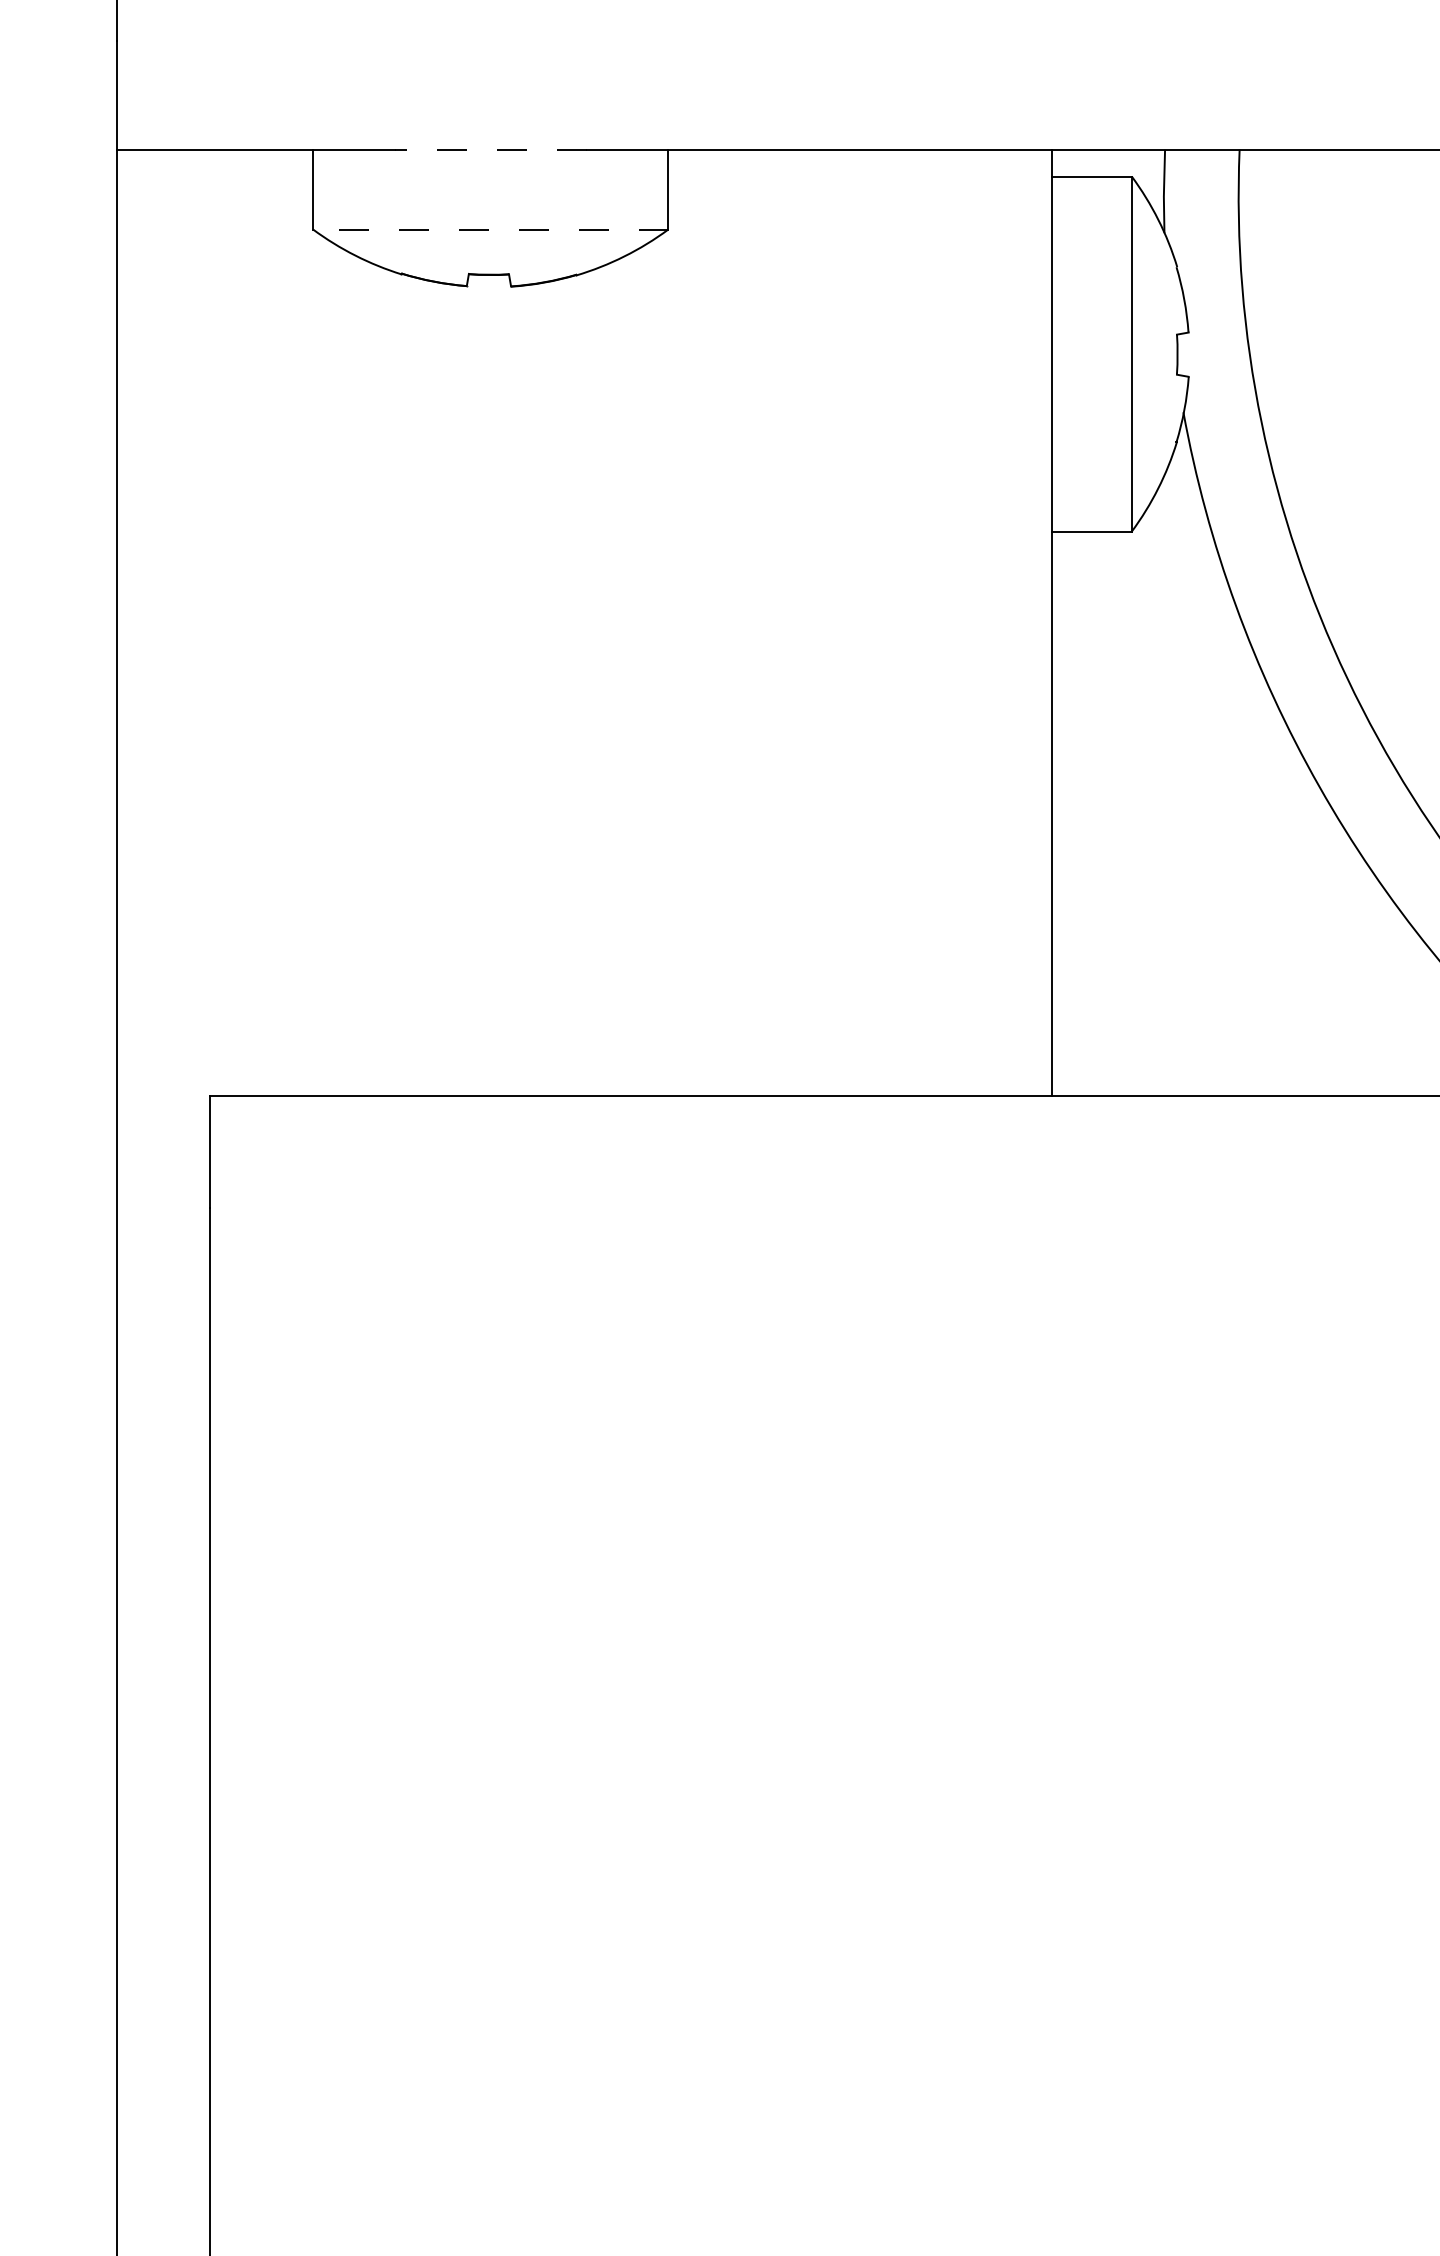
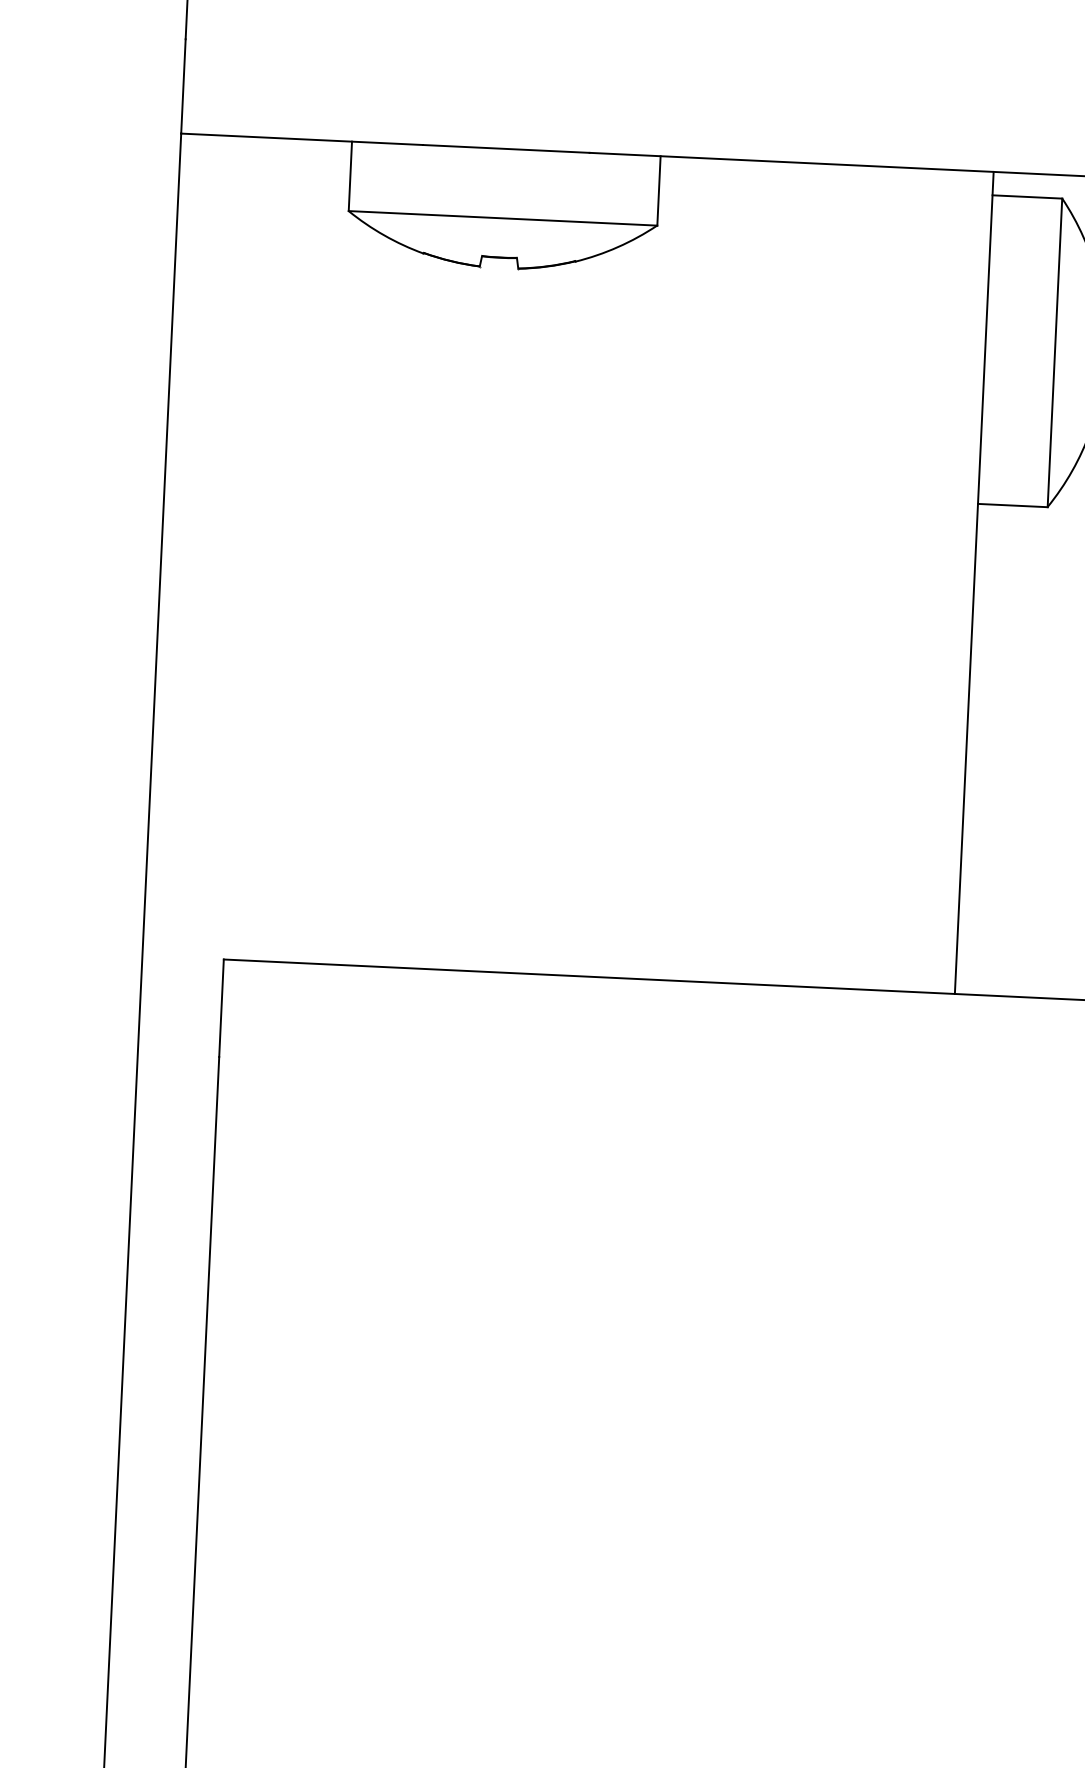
line: (490, 149) -> (505, 148), dashed -> solid
line: (490, 229) -> (502, 218), dashed -> solid

